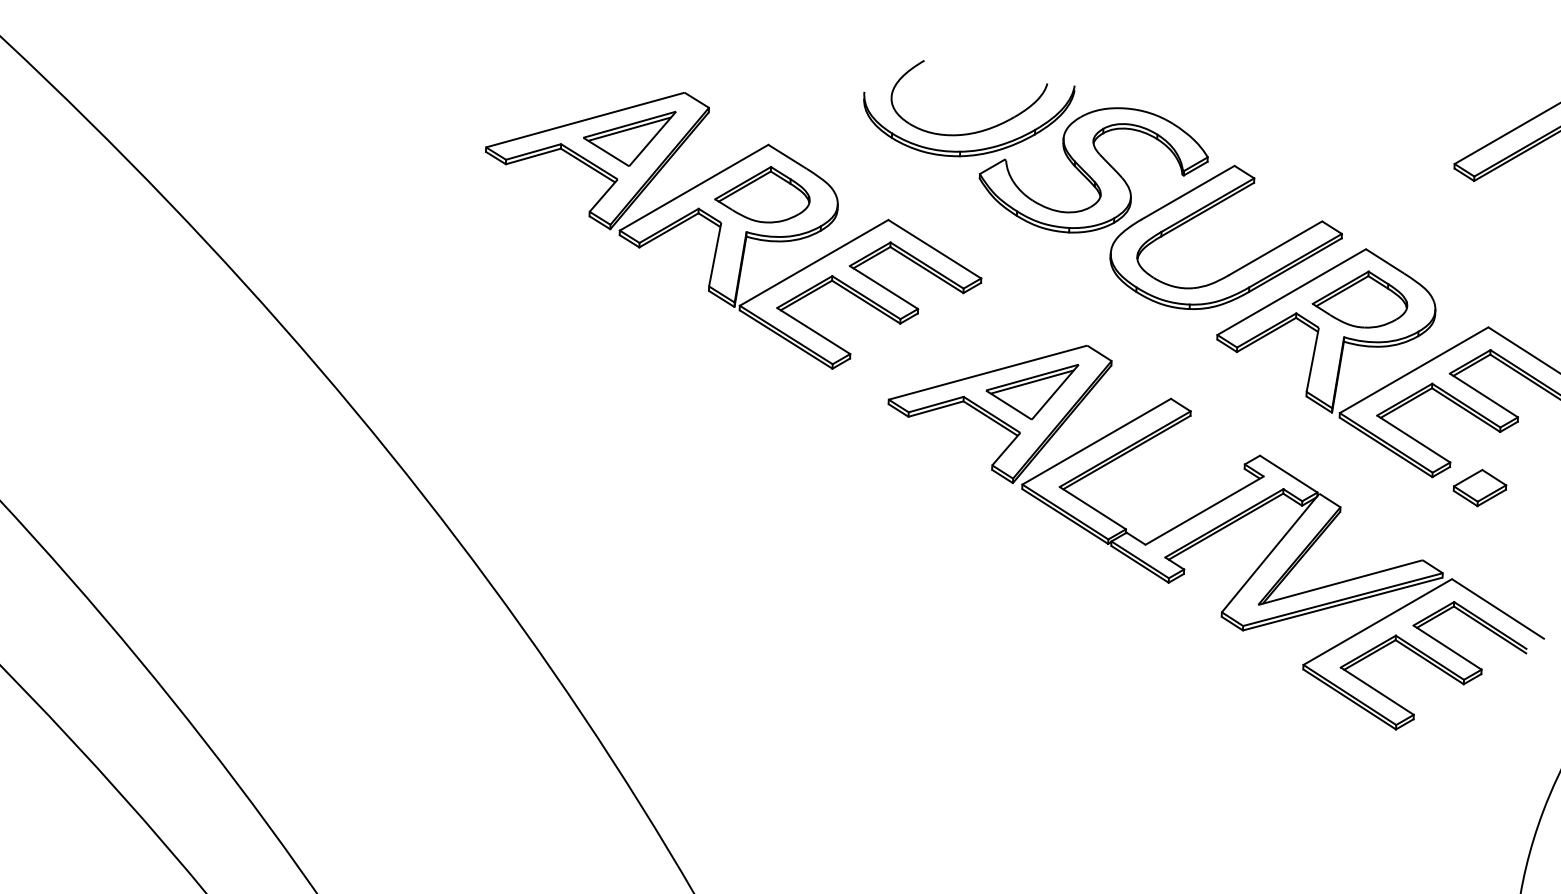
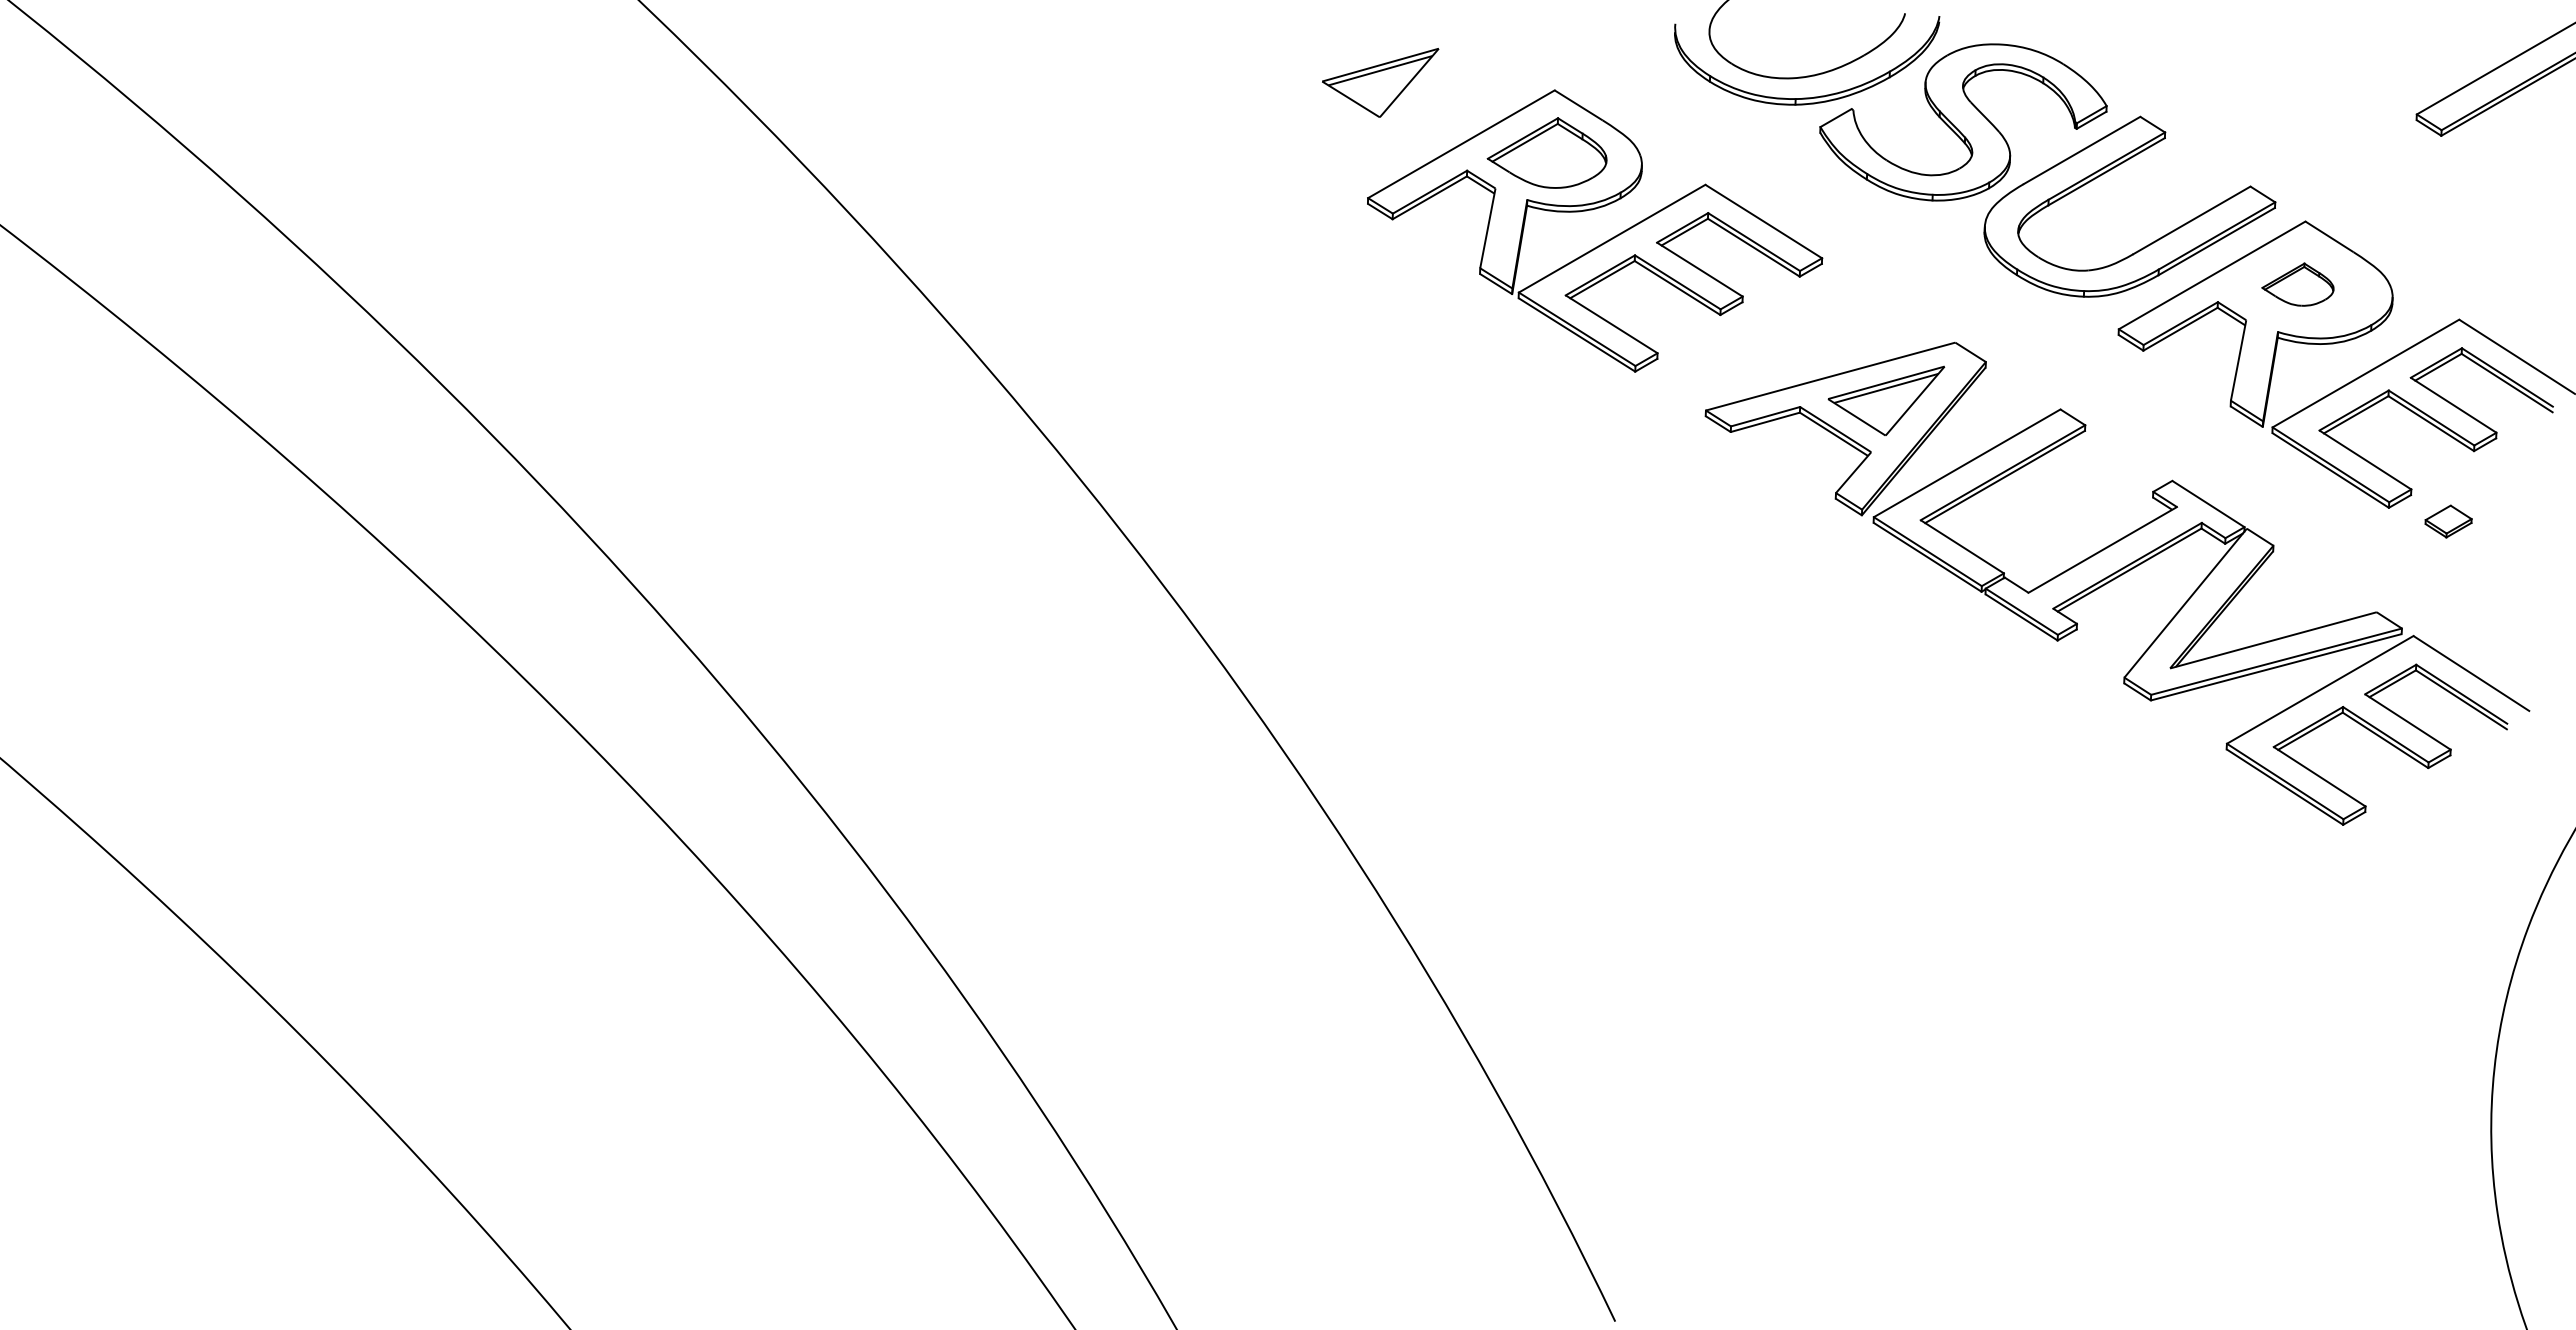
part: (597, 160) -> (1339, 110), removed
part: (1359, 299) -> (2297, 284), size x0.6
part: (1479, 488) -> (2448, 521), size x0.7

